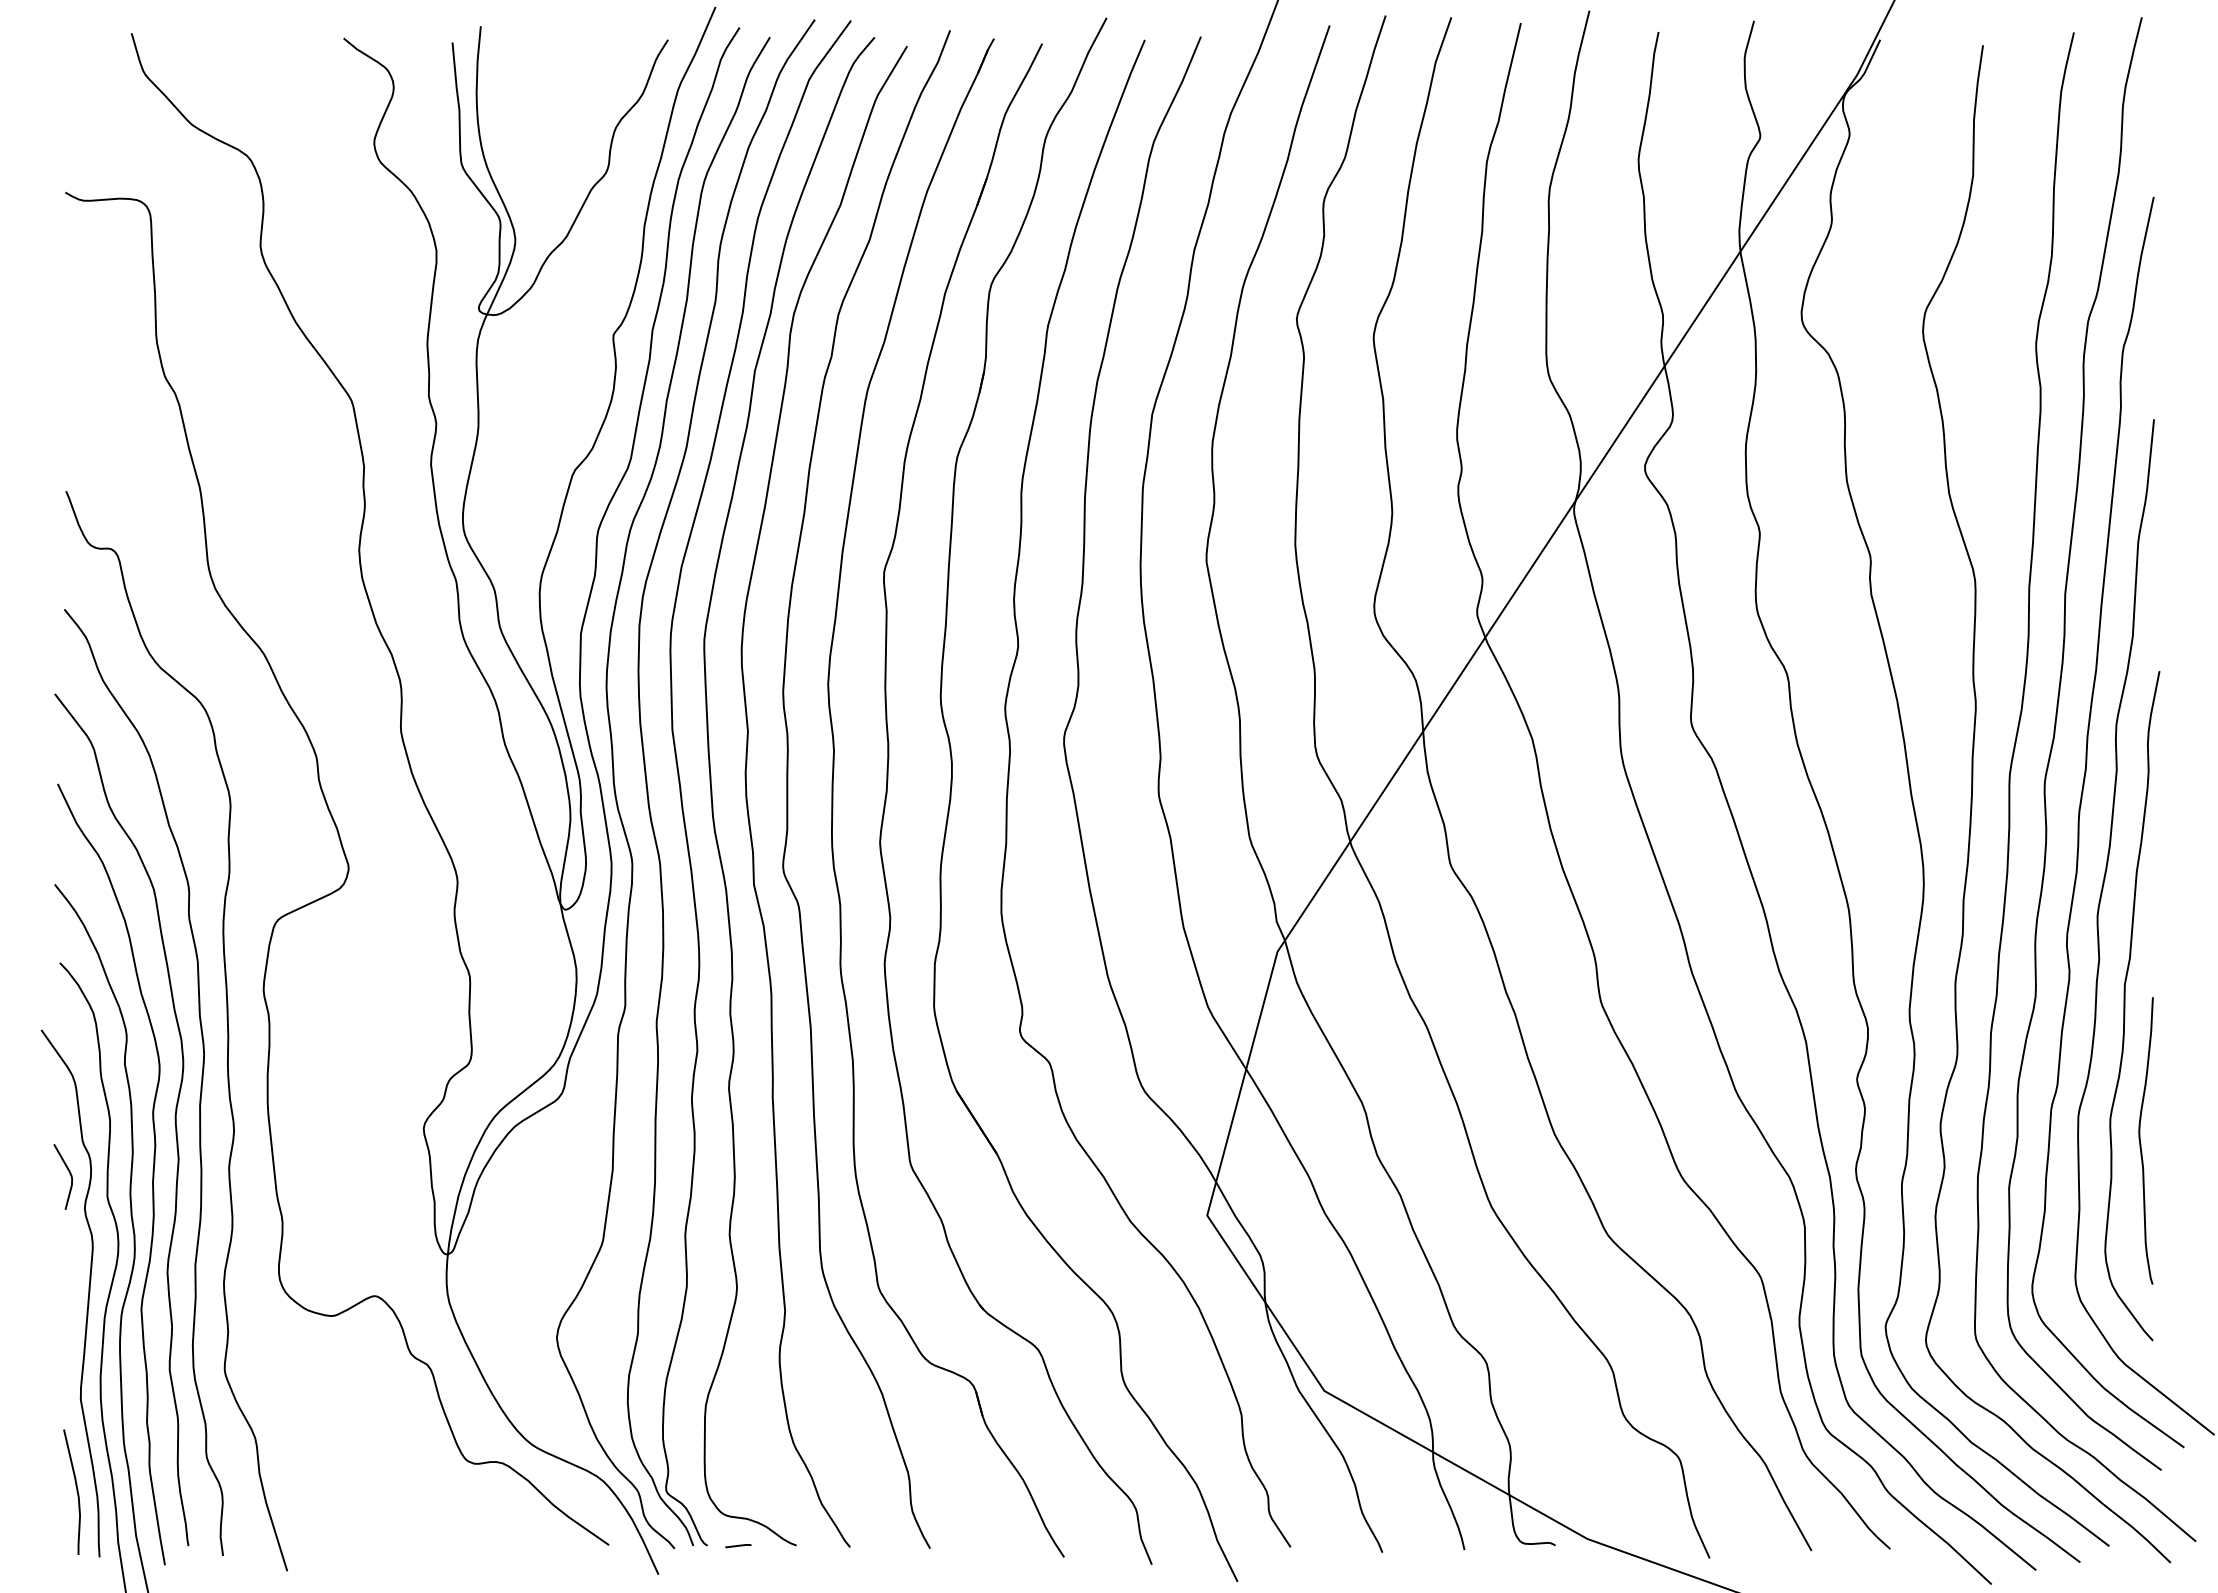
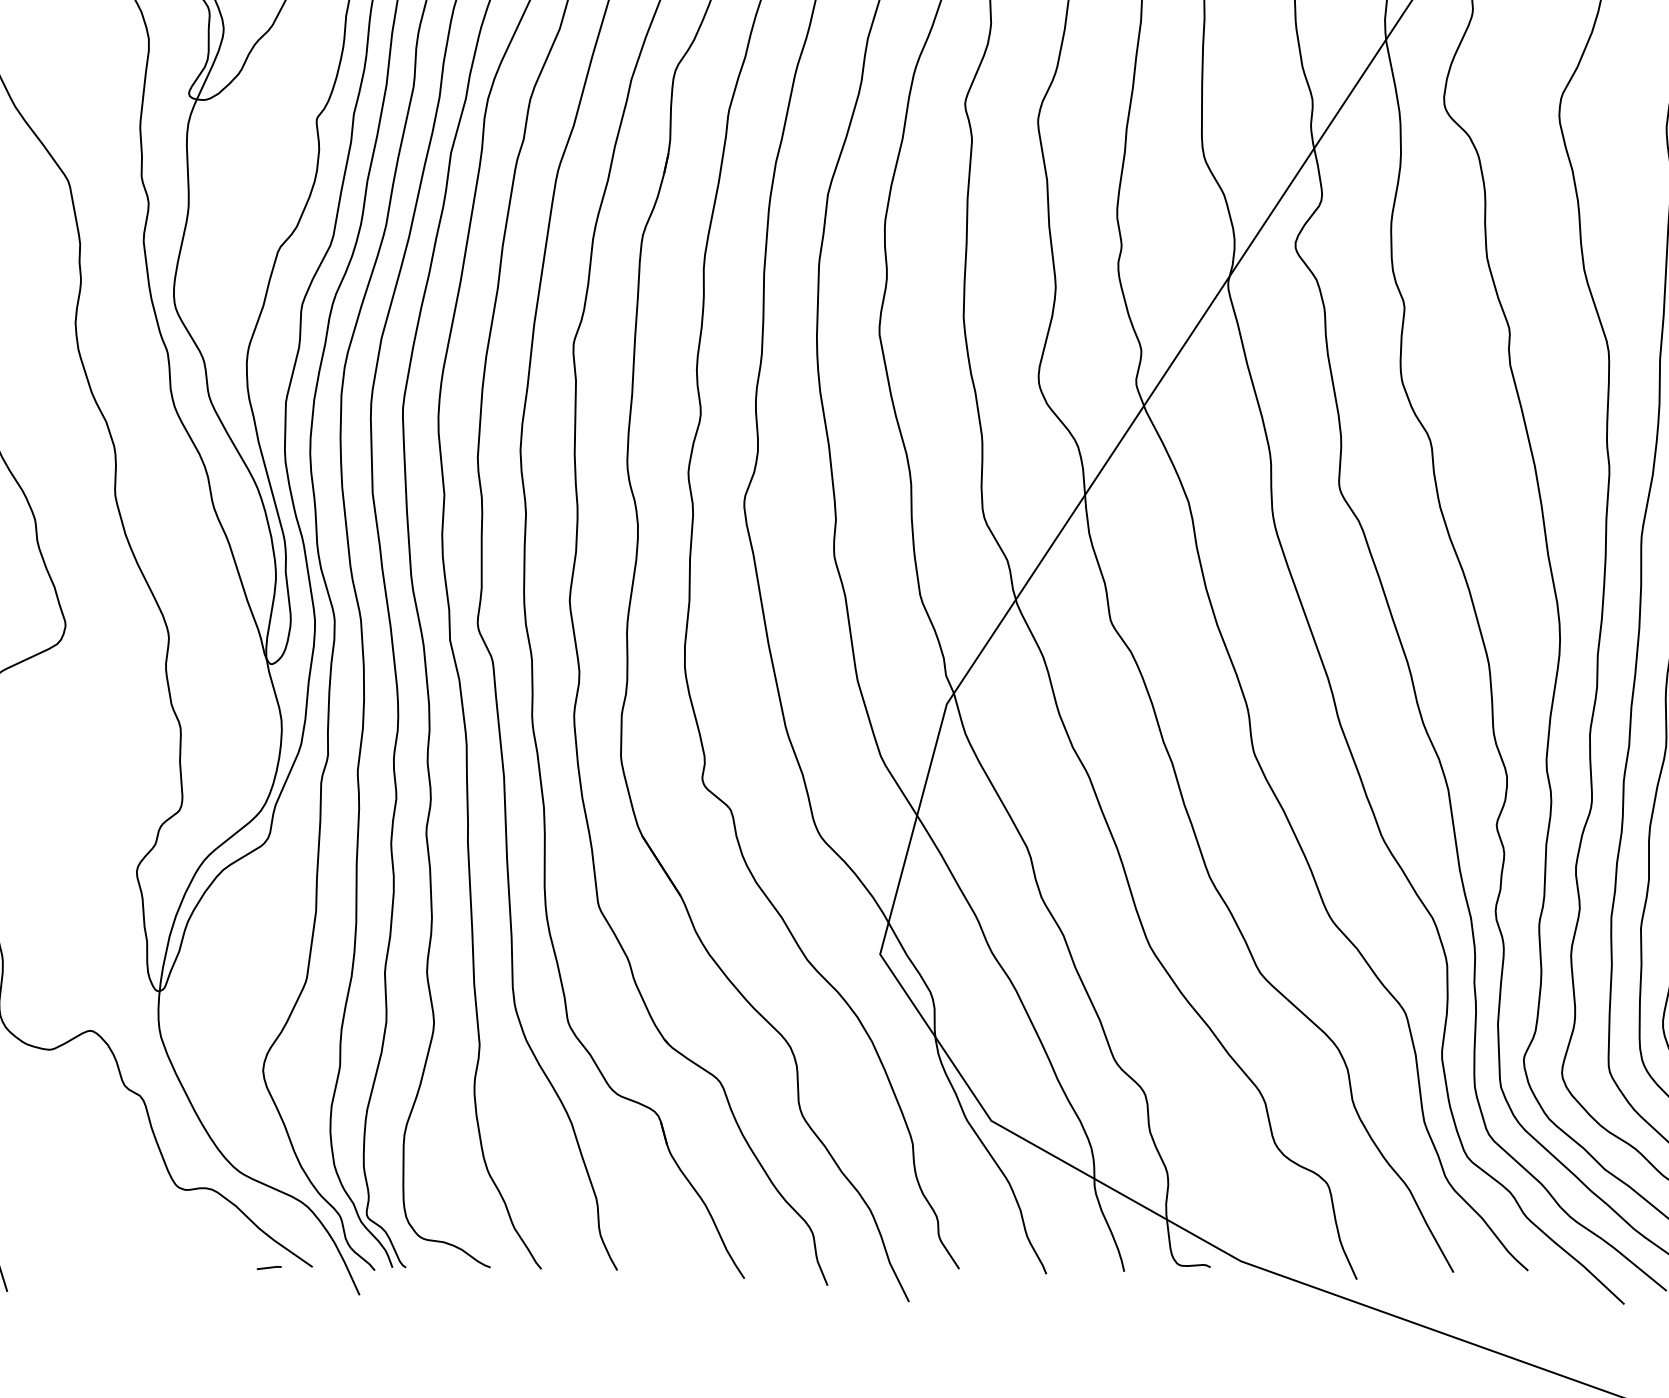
line: (738, 1546) -> (269, 1268), moved

